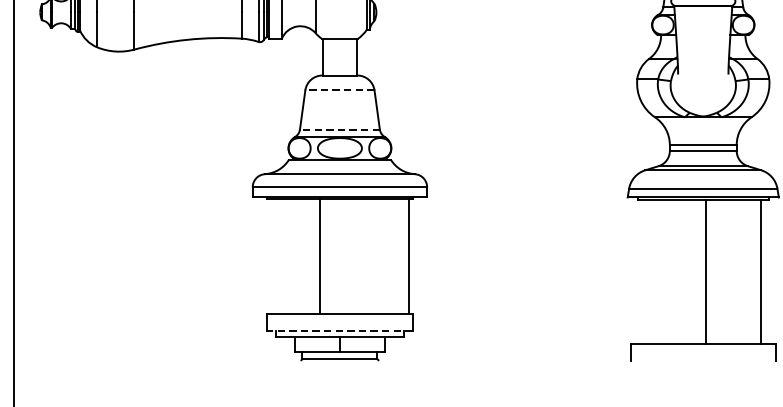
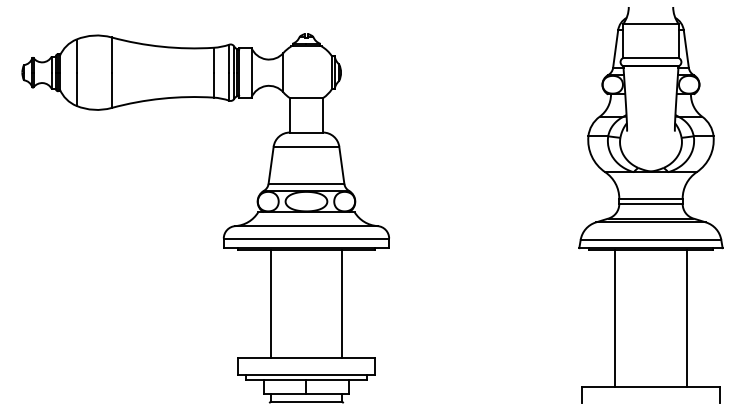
line: (339, 90) -> (306, 146), dashed -> solid
line: (339, 129) -> (306, 183), dashed -> solid
line: (319, 255) -> (270, 303), moved
line: (409, 255) -> (342, 303), moved
line: (705, 271) -> (615, 318), moved
line: (760, 271) -> (686, 318), moved
line: (339, 330) -> (306, 374), dashed -> solid

